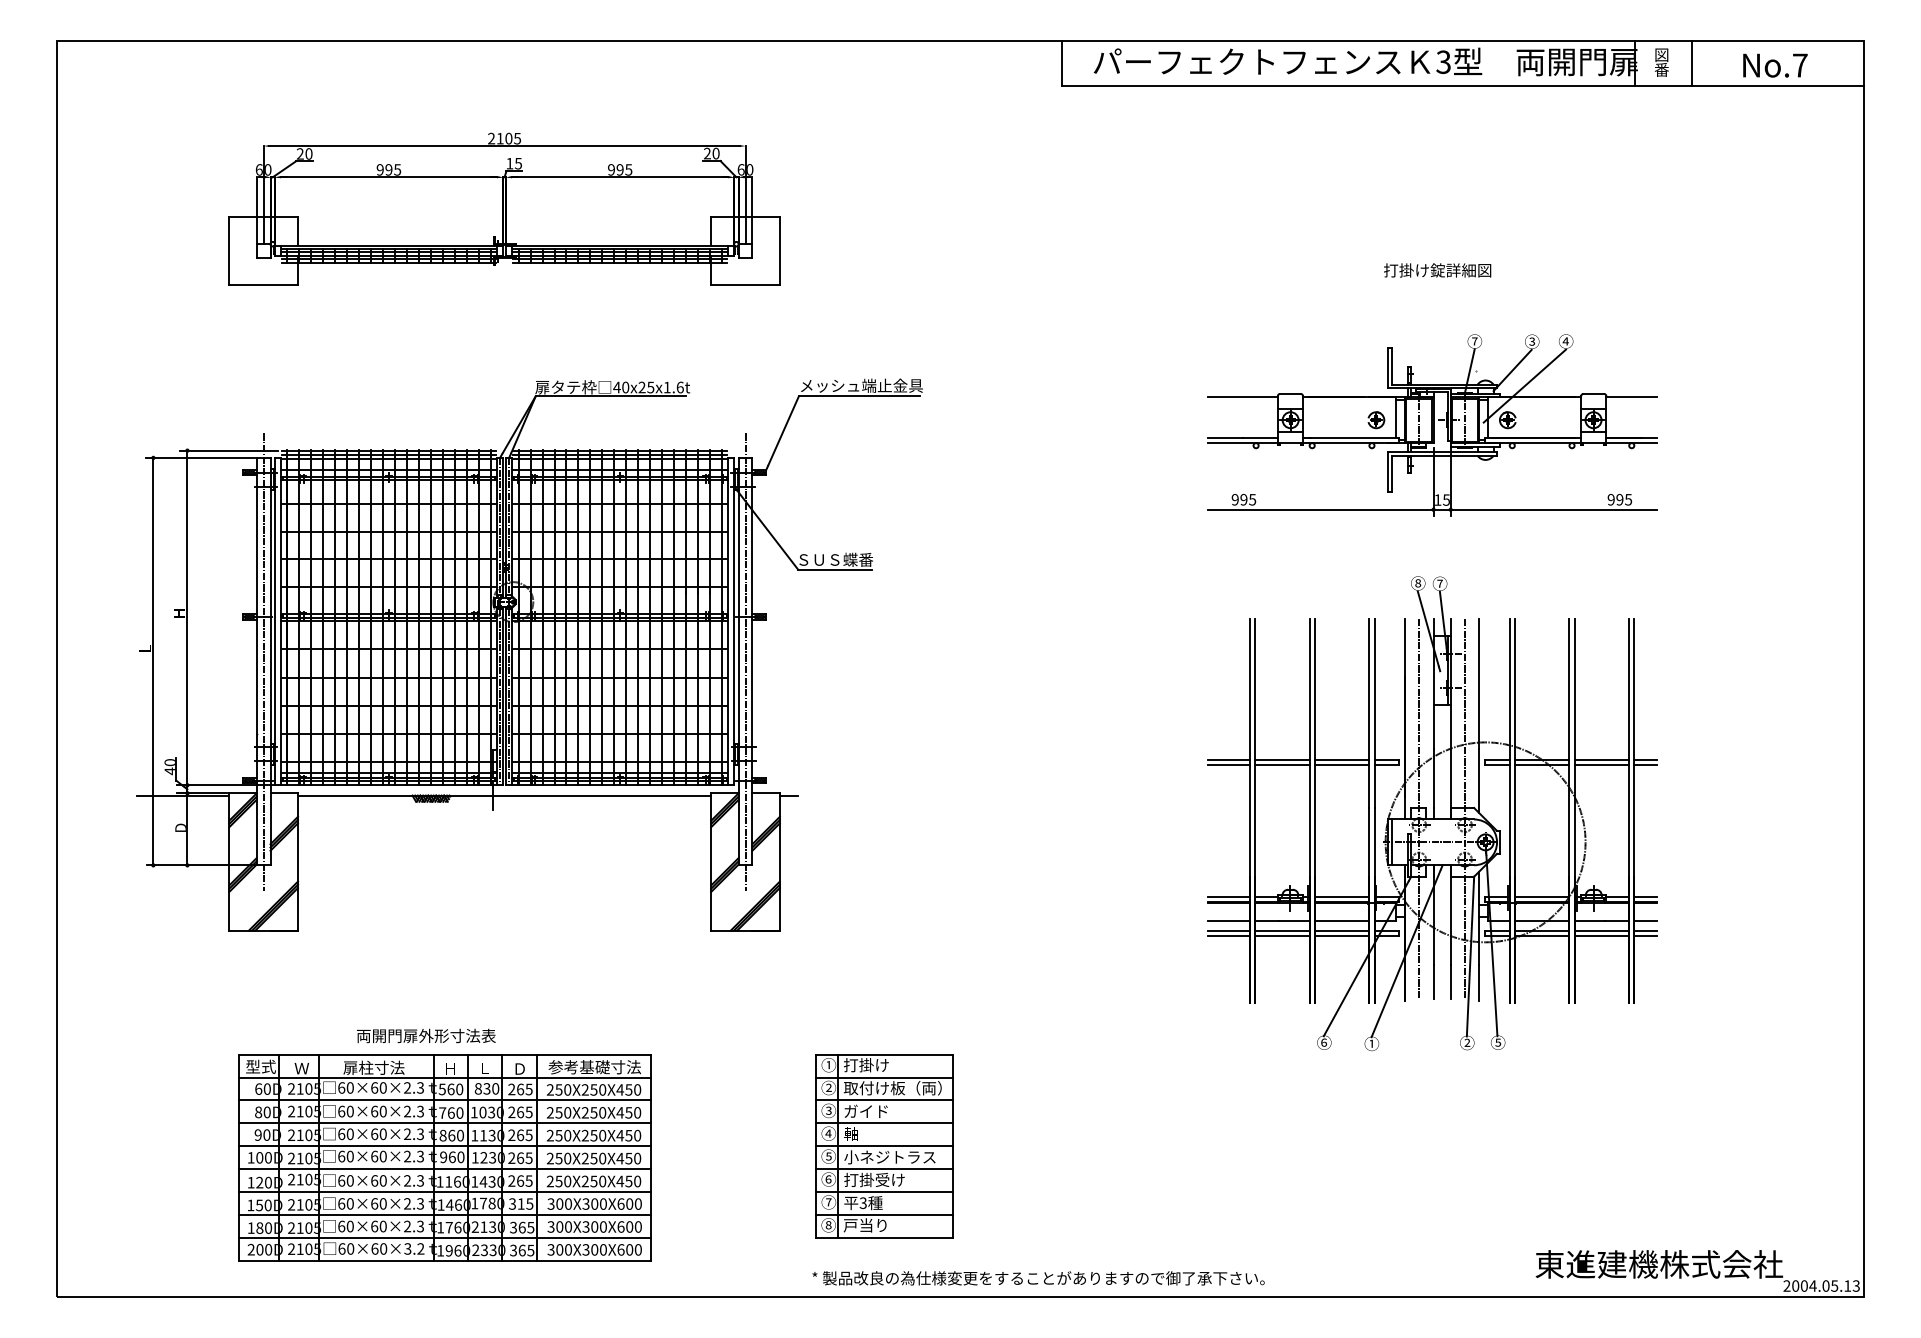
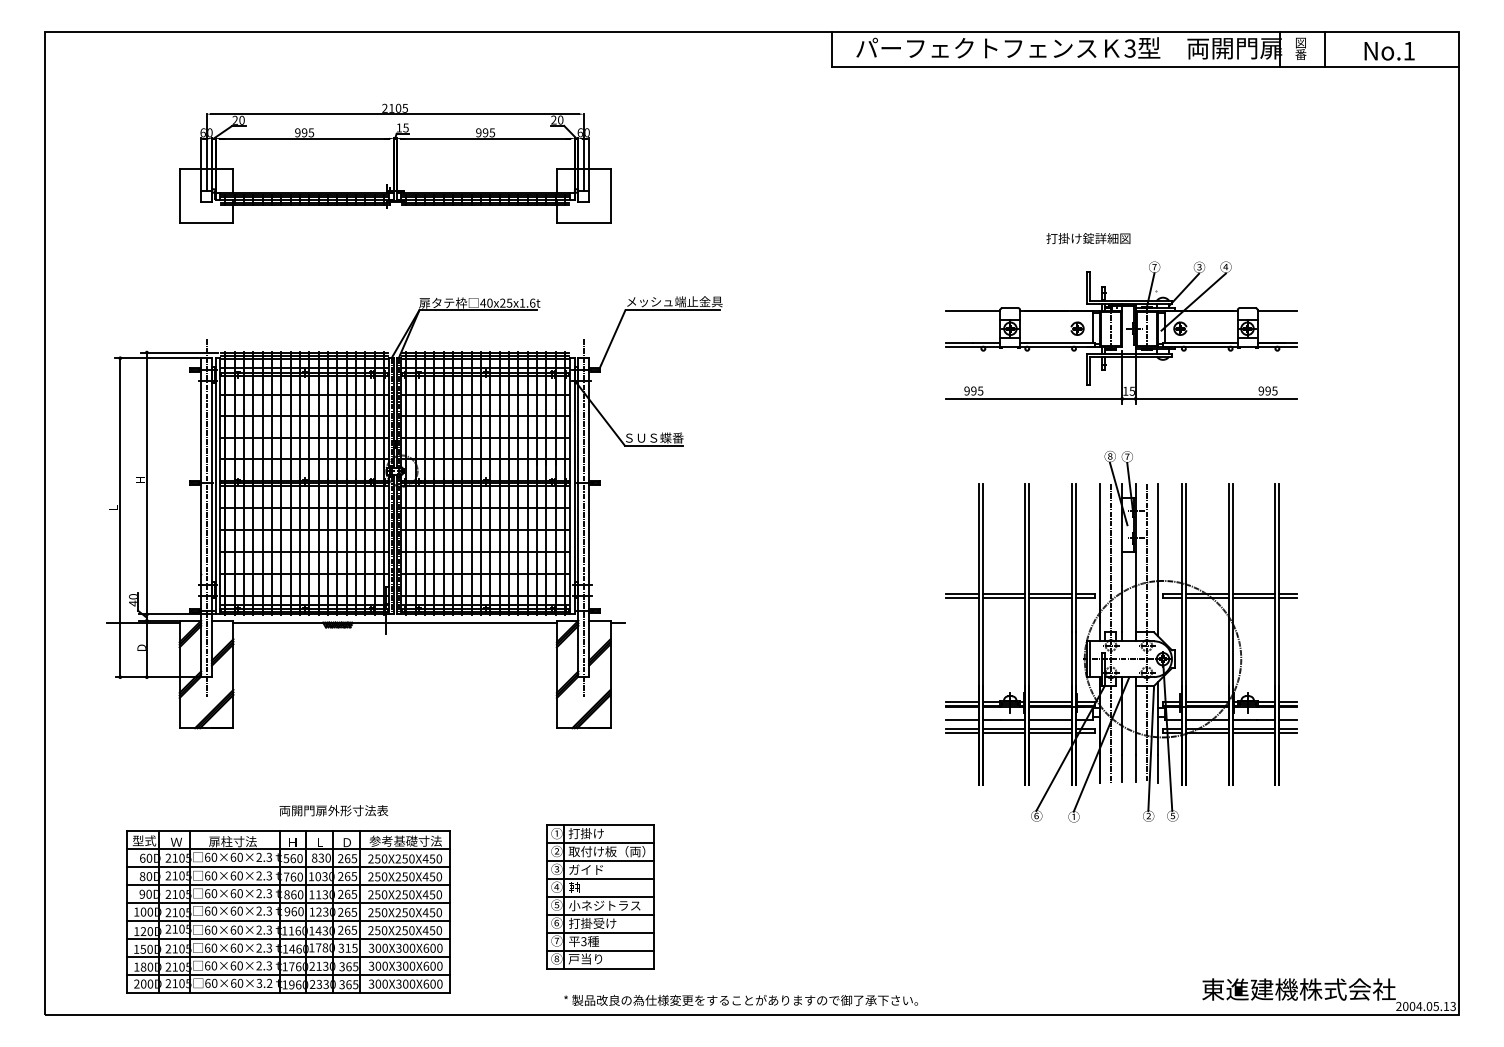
text: (1800, 65) -> (1409, 51), No.7 -> No.1
text: (1437, 270) -> (1088, 238), moved
part: (884, 1145) -> (600, 896), moved
part: (444, 1157) -> (288, 911), moved
text: (1037, 1277) -> (740, 999), moved

